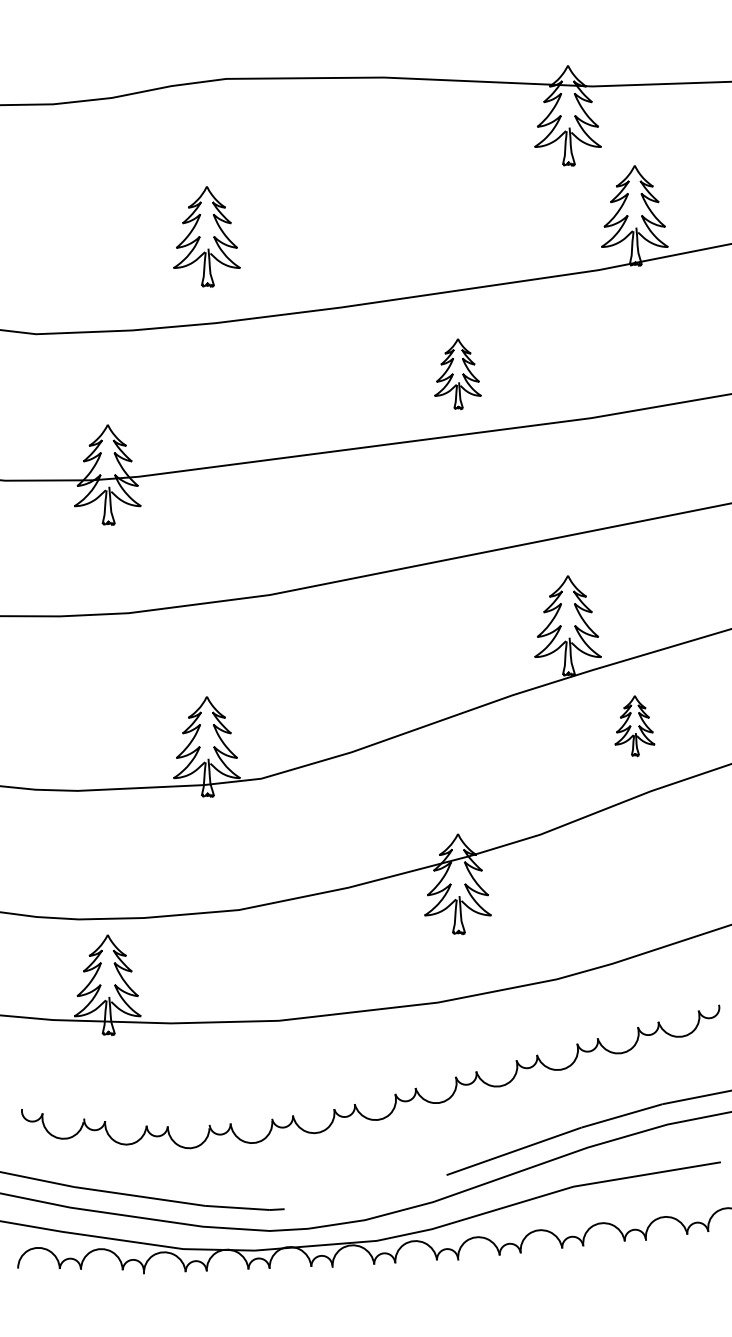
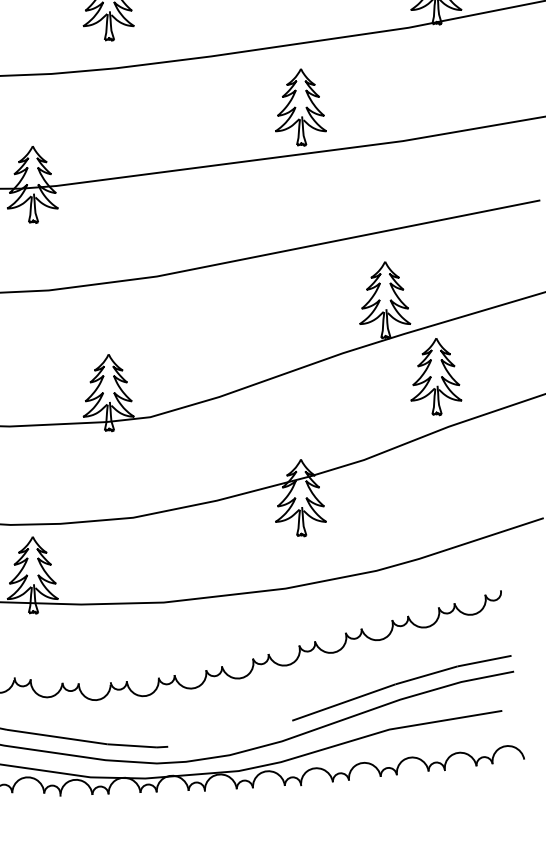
part: (457, 373) -> (300, 106), size x1.43
part: (634, 725) -> (436, 376), size x1.67

